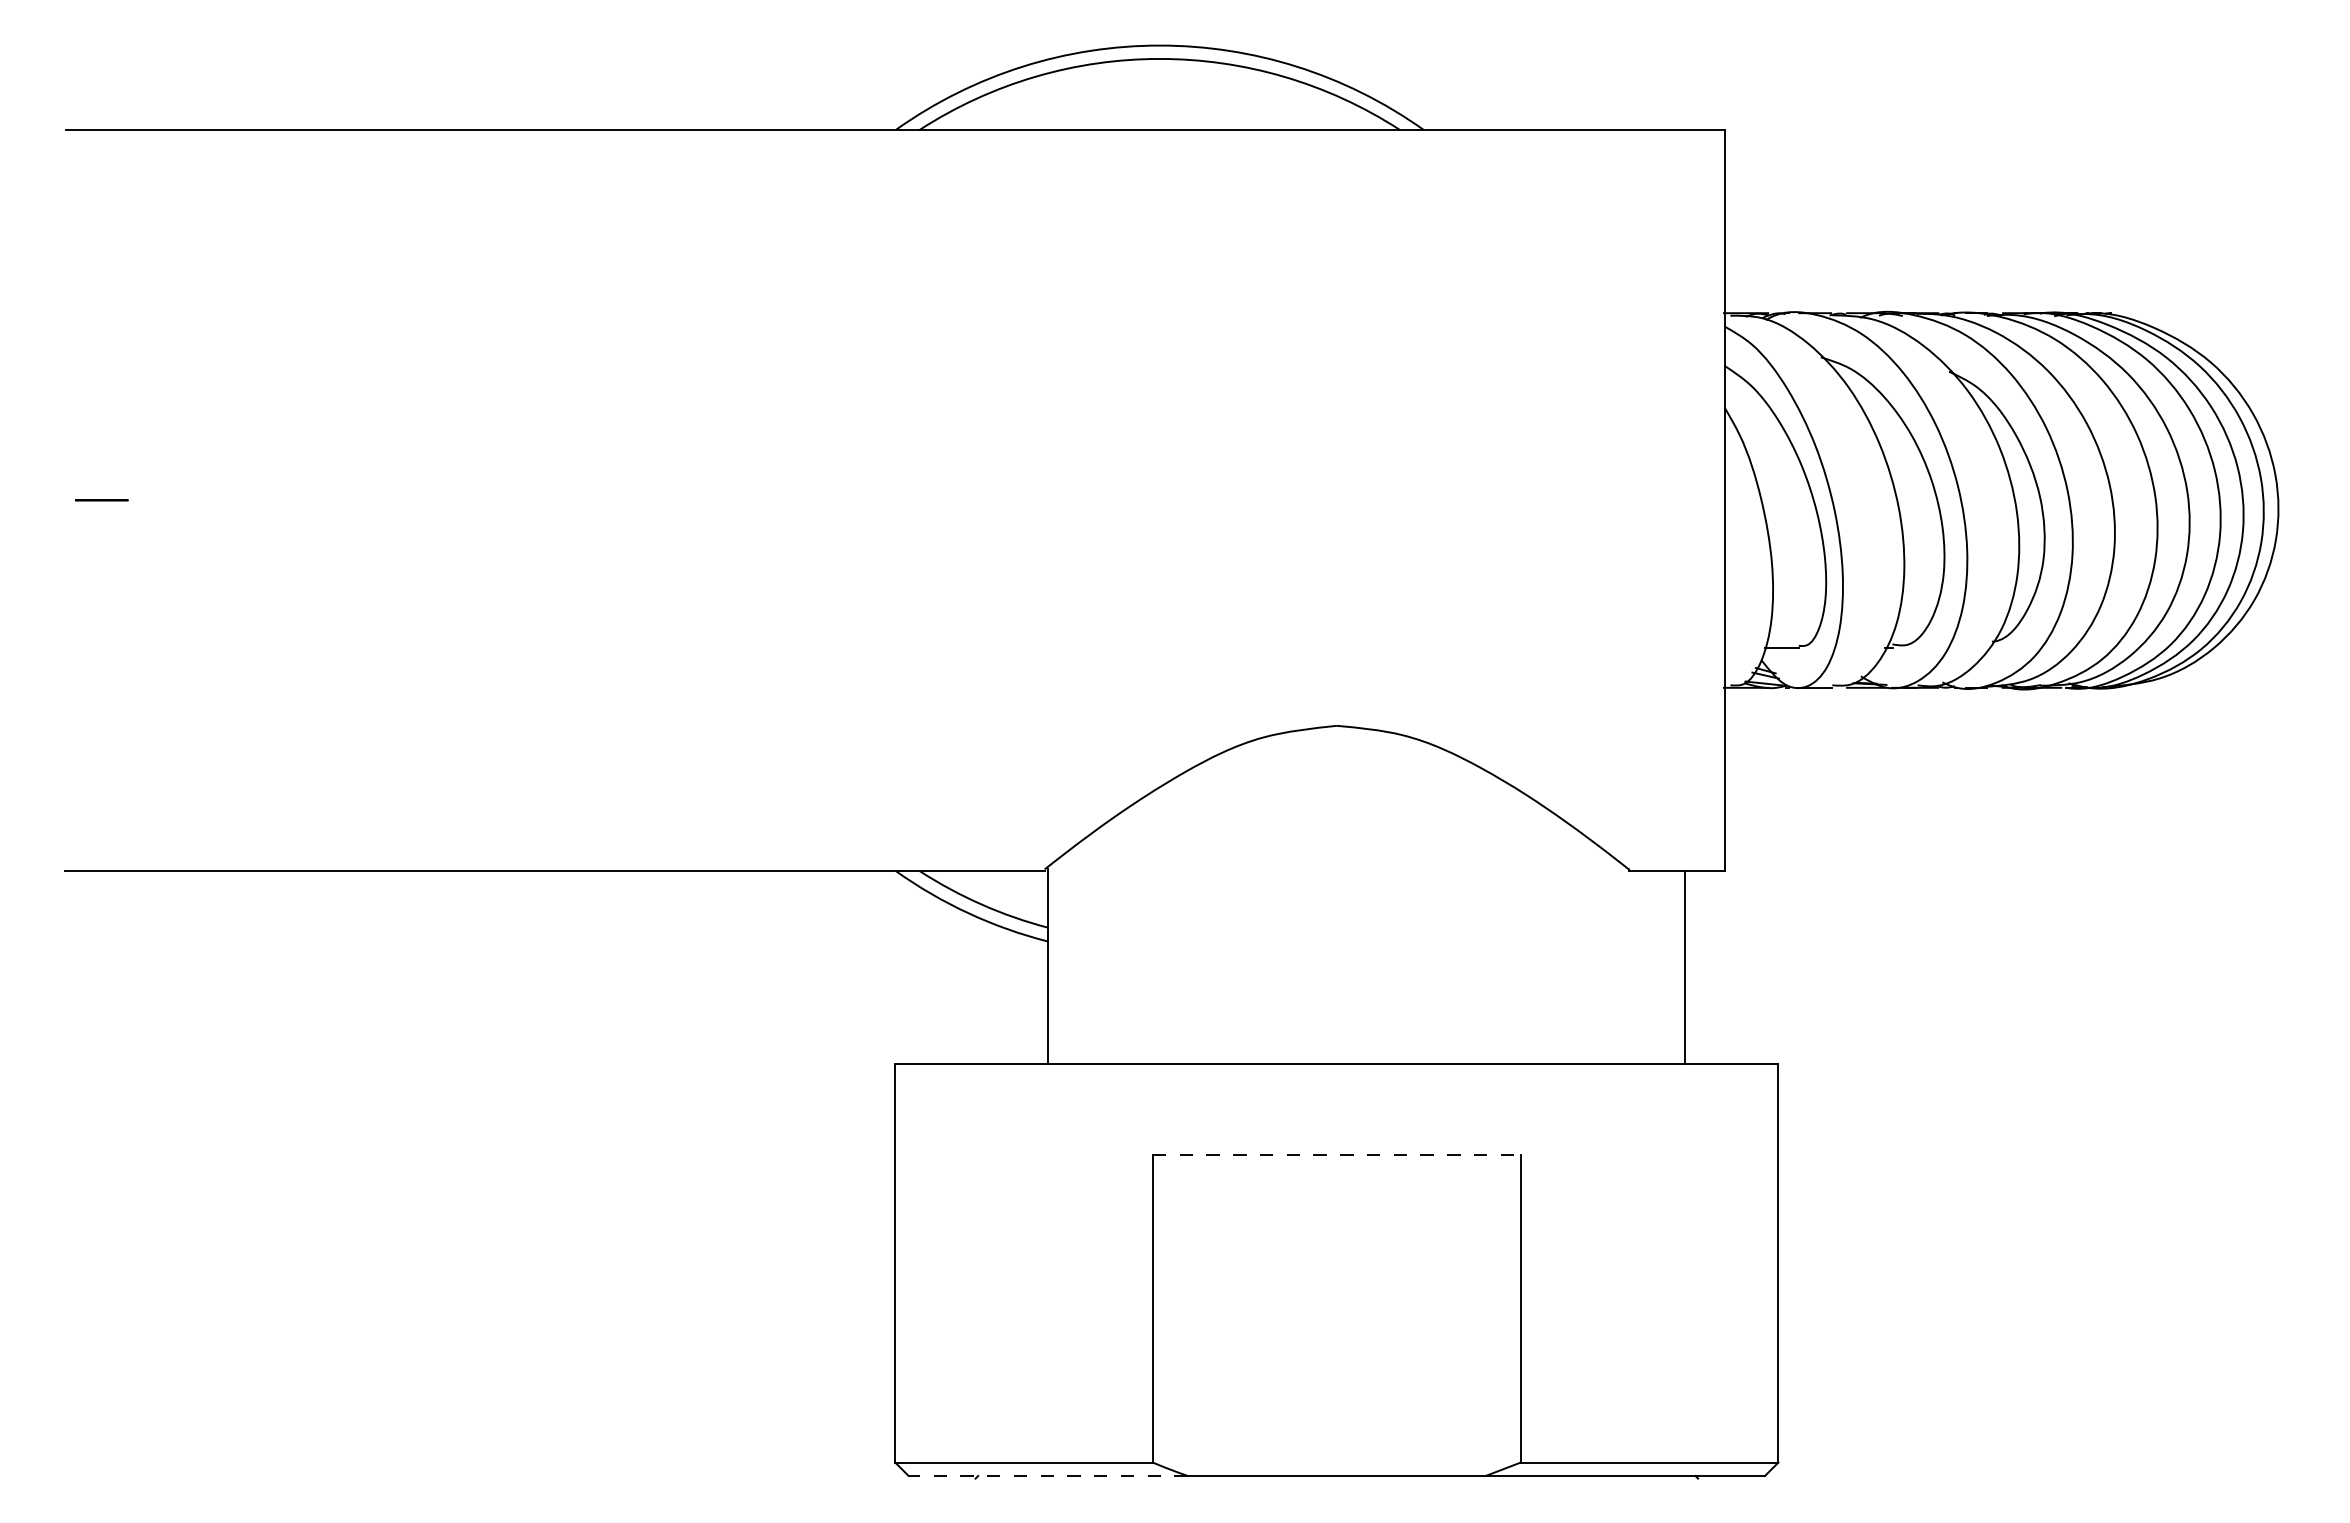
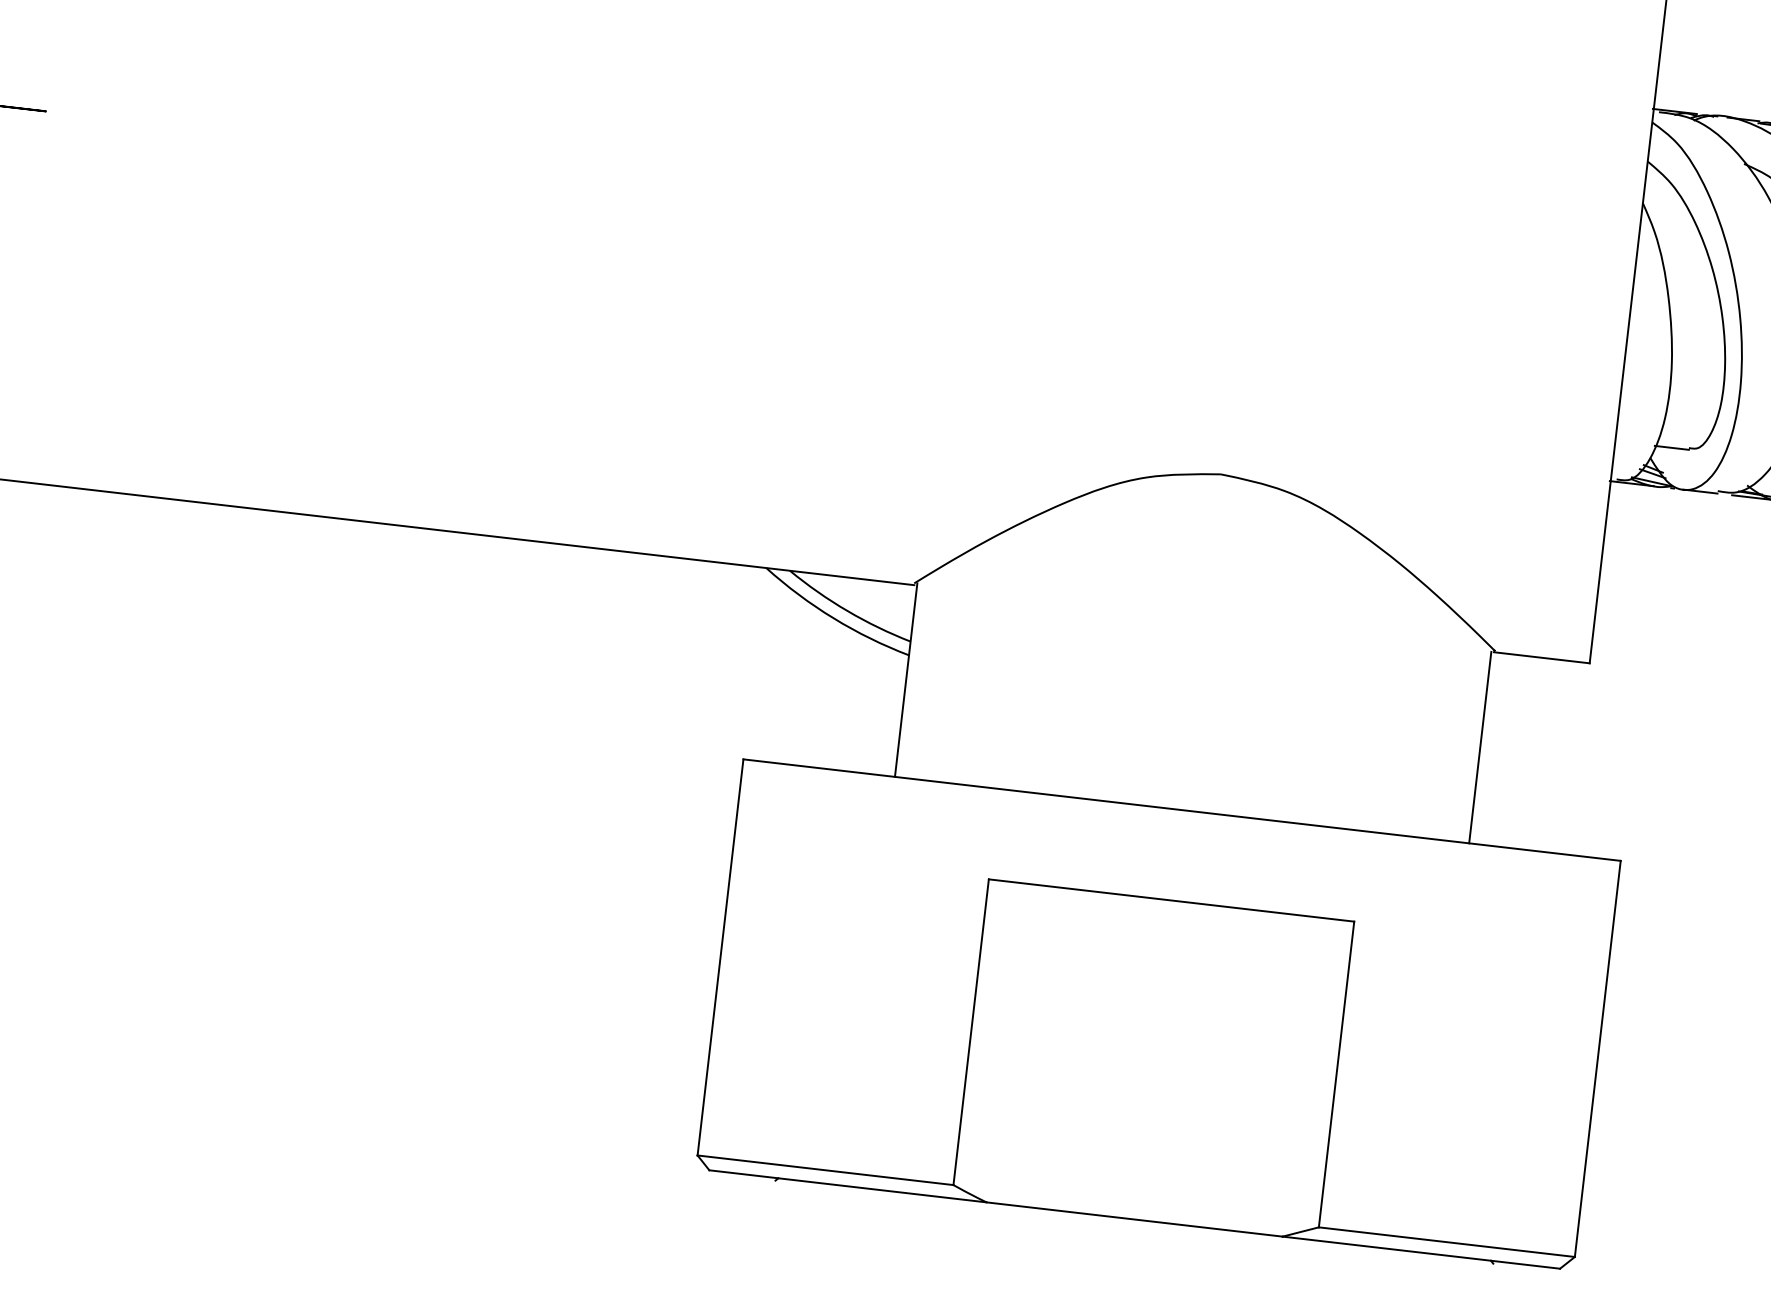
line: (1684, 967) -> (1479, 747), moved
line: (1336, 1154) -> (1171, 900), dashed -> solid
line: (1048, 1475) -> (848, 1185), dashed -> solid

